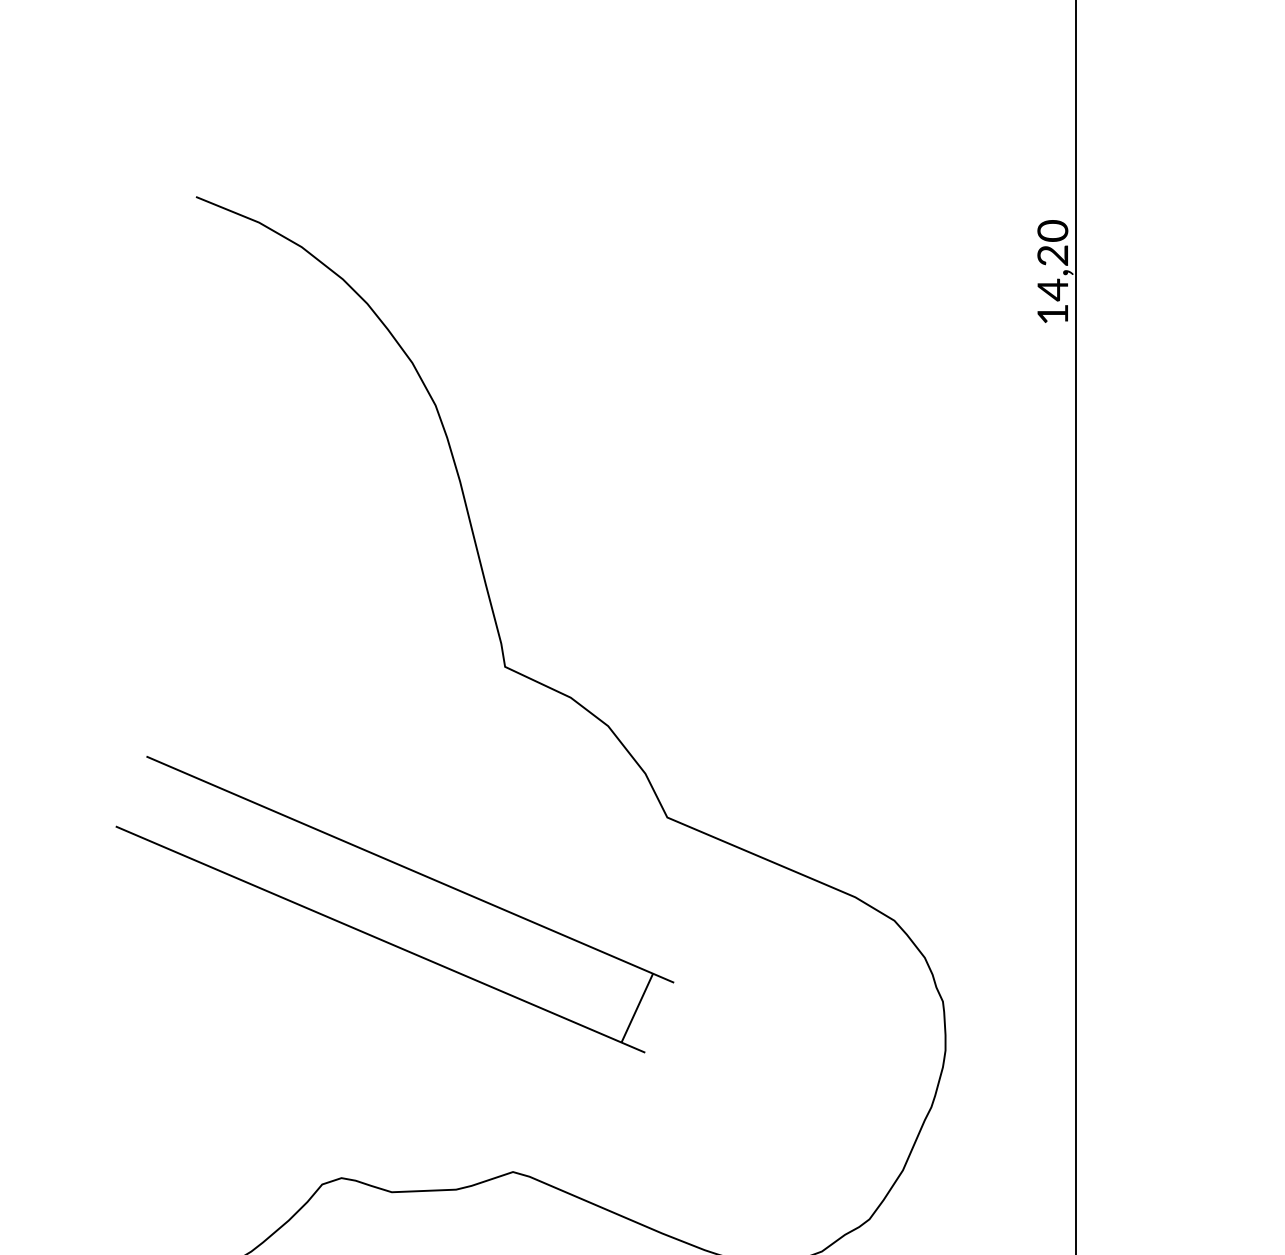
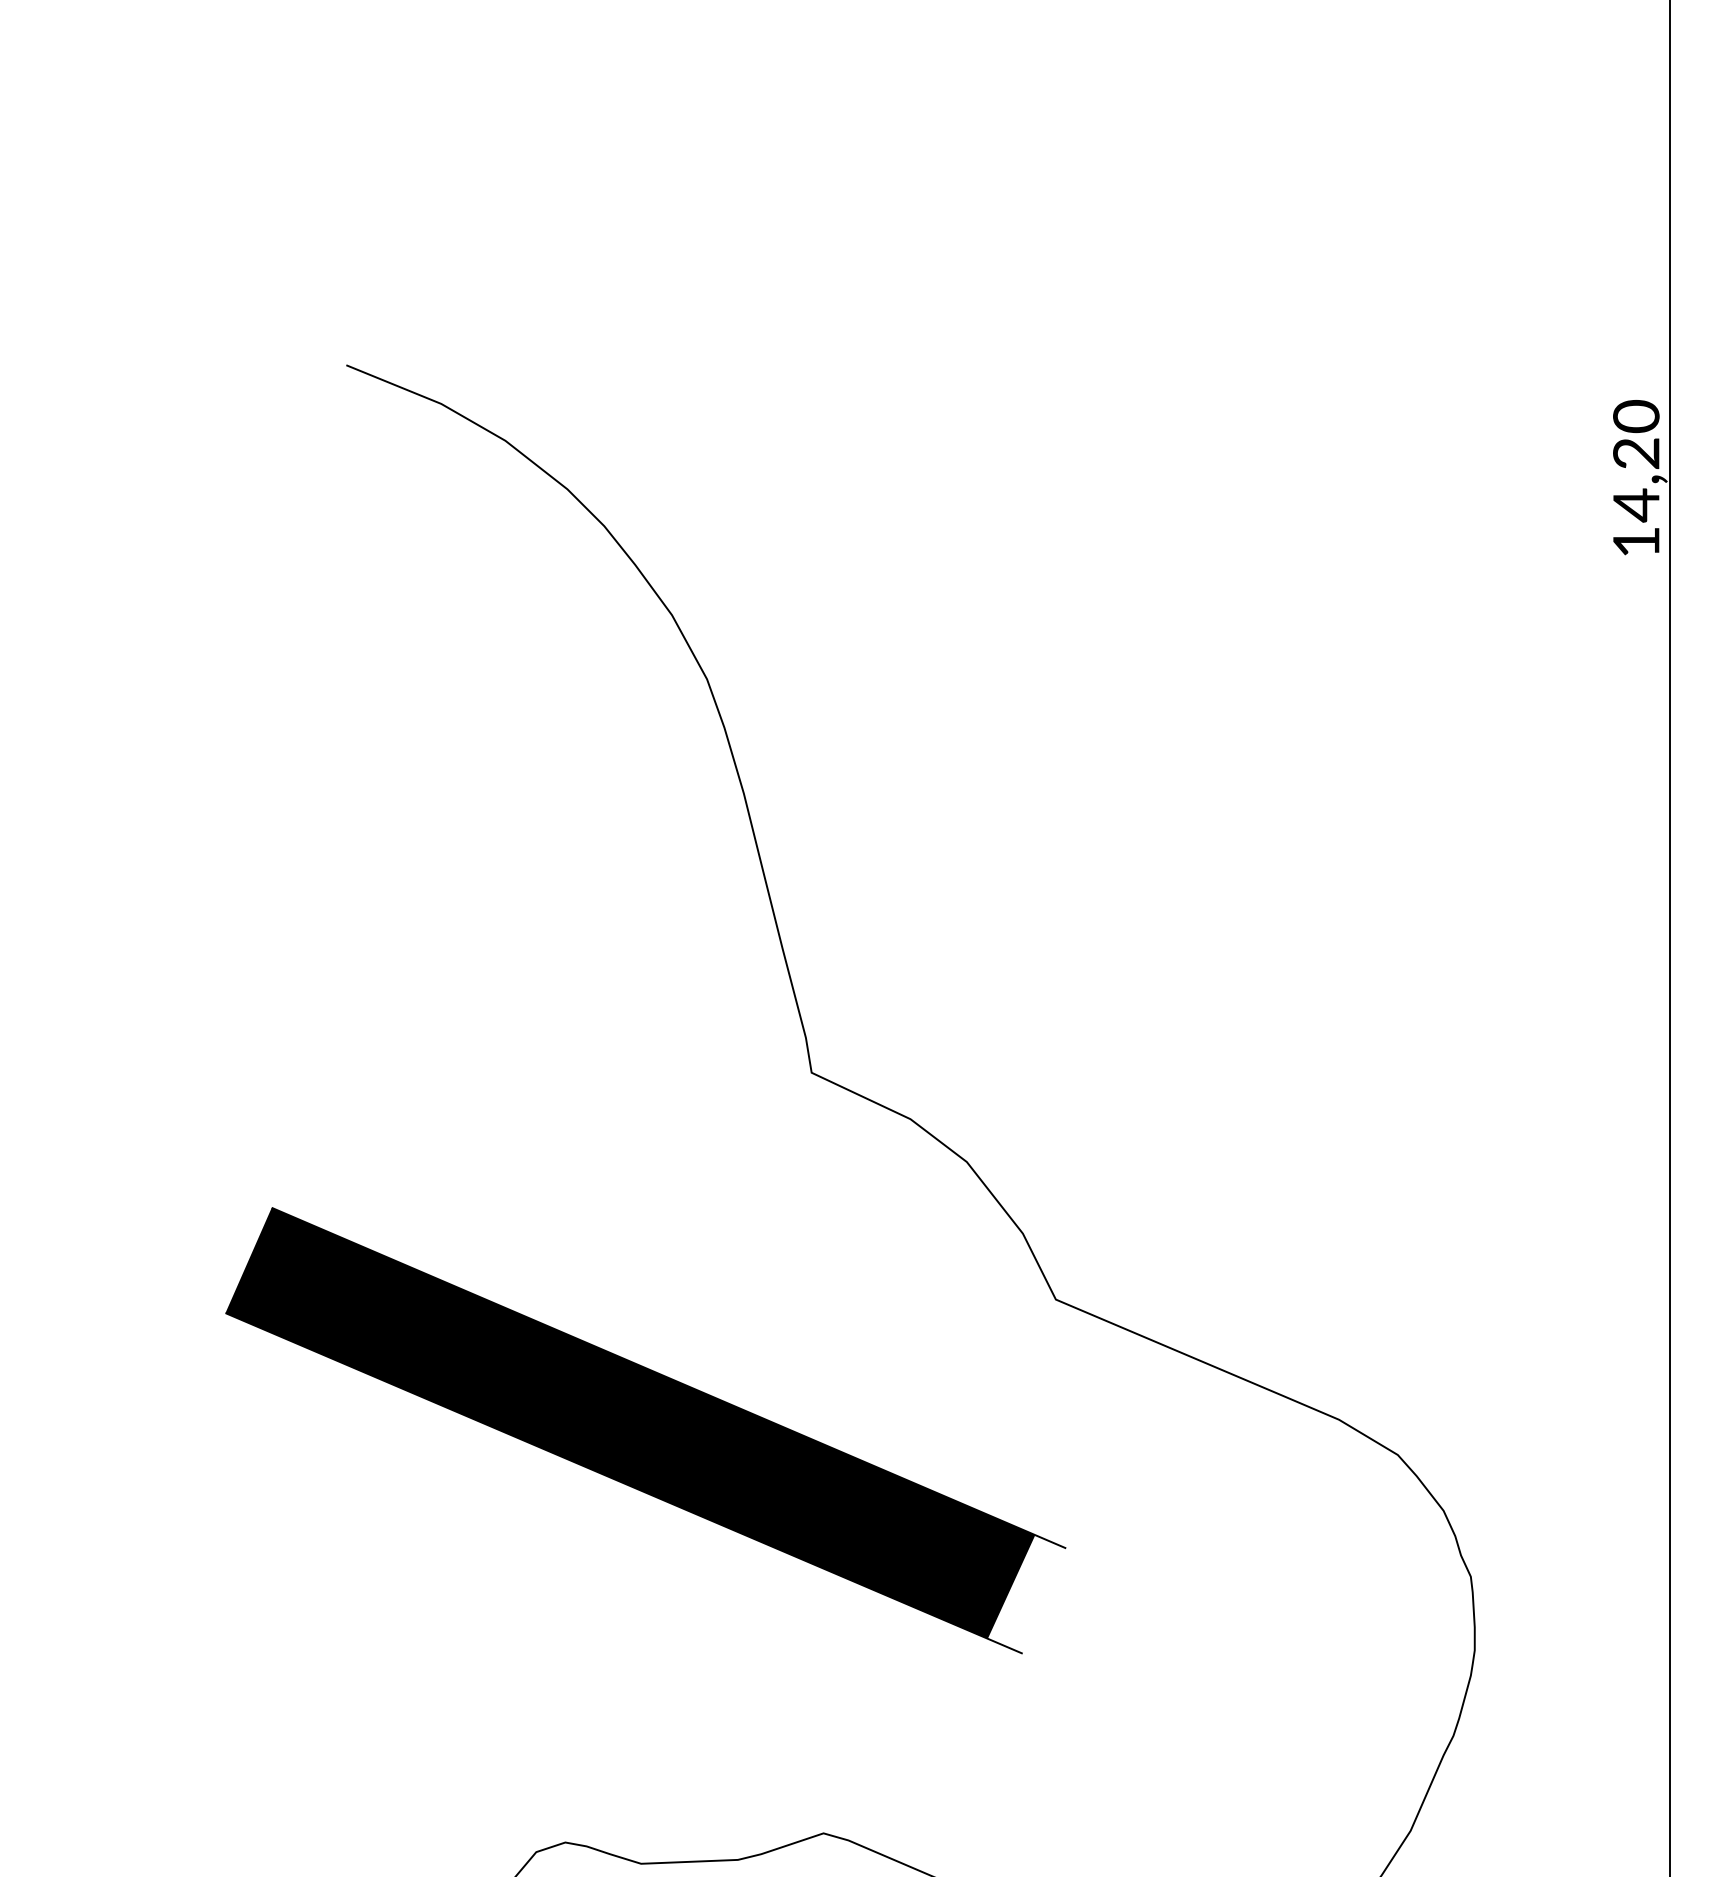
fill: (384, 899) -> (630, 1423), added

